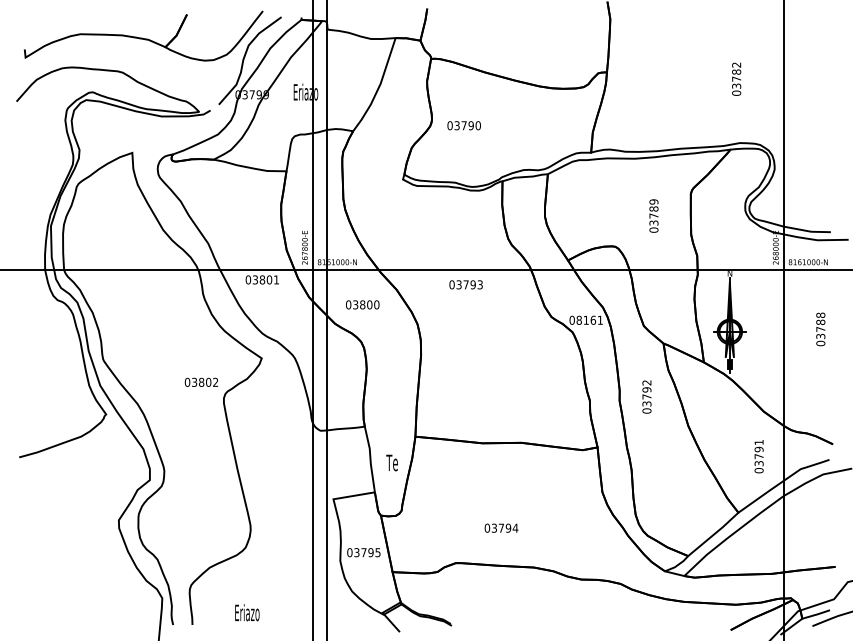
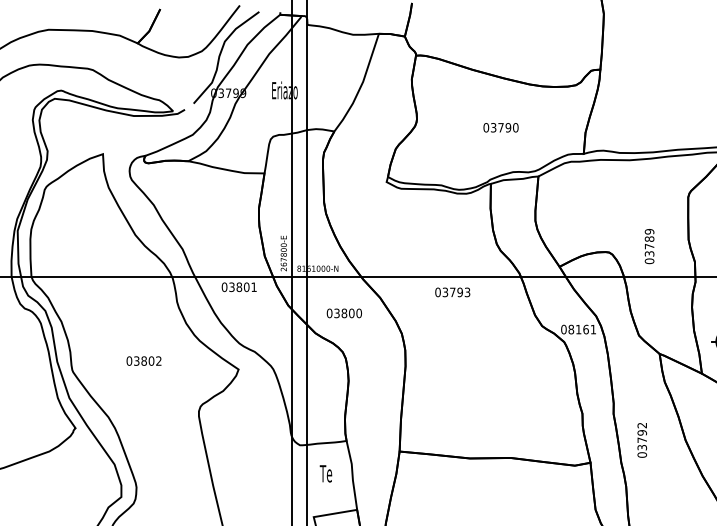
text: (463, 125) -> (500, 127), moved
text: (653, 215) -> (649, 245), moved
text: (201, 381) -> (144, 360), moved
text: (646, 396) -> (641, 439), moved
text: (391, 462) -> (325, 473), moved

